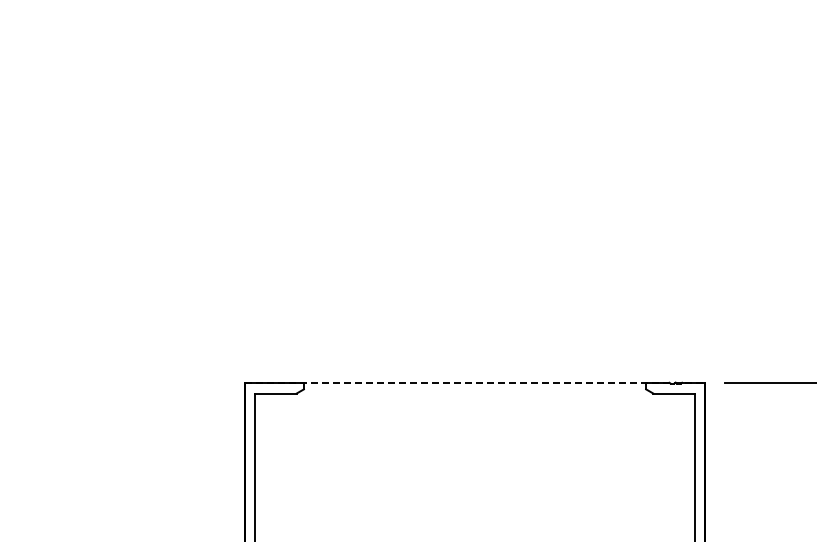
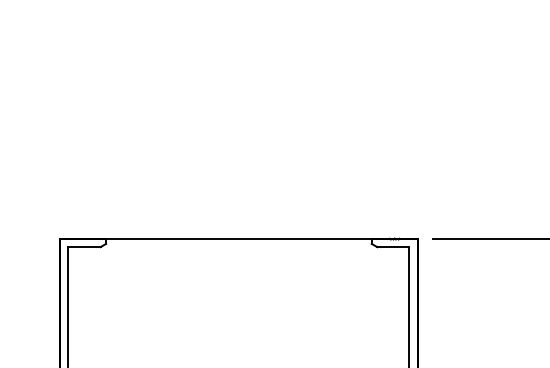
line: (475, 382) -> (239, 238), dashed -> solid

